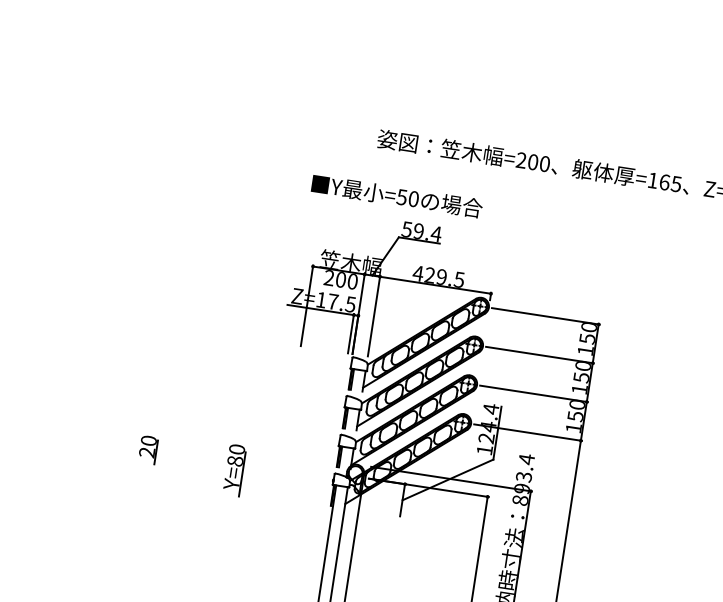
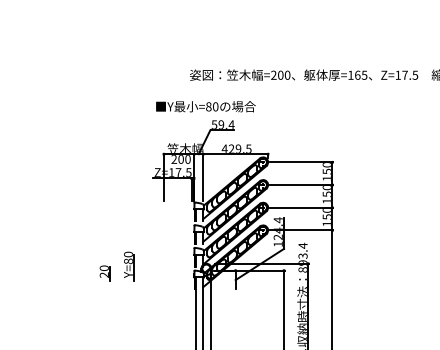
text: (401, 196) -> (208, 106), =50 -> =80
part: (147, 449) -> (104, 273), moved
part: (235, 470) -> (129, 266), moved

